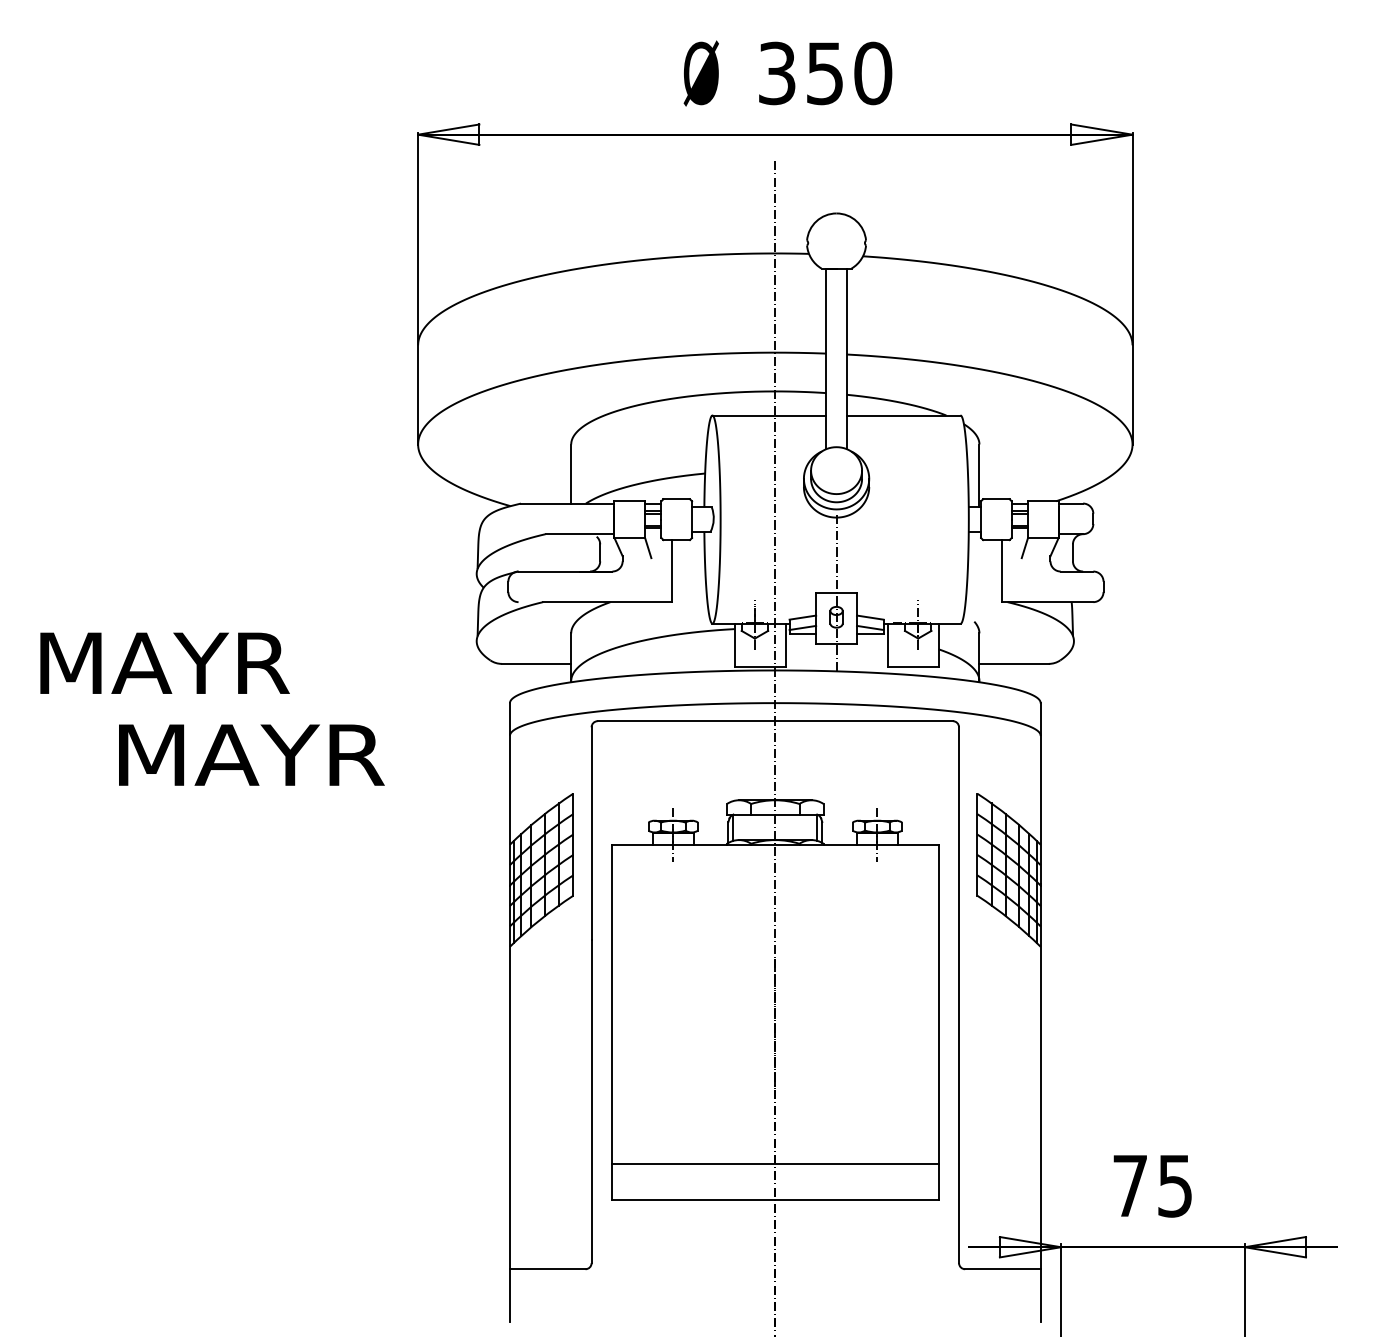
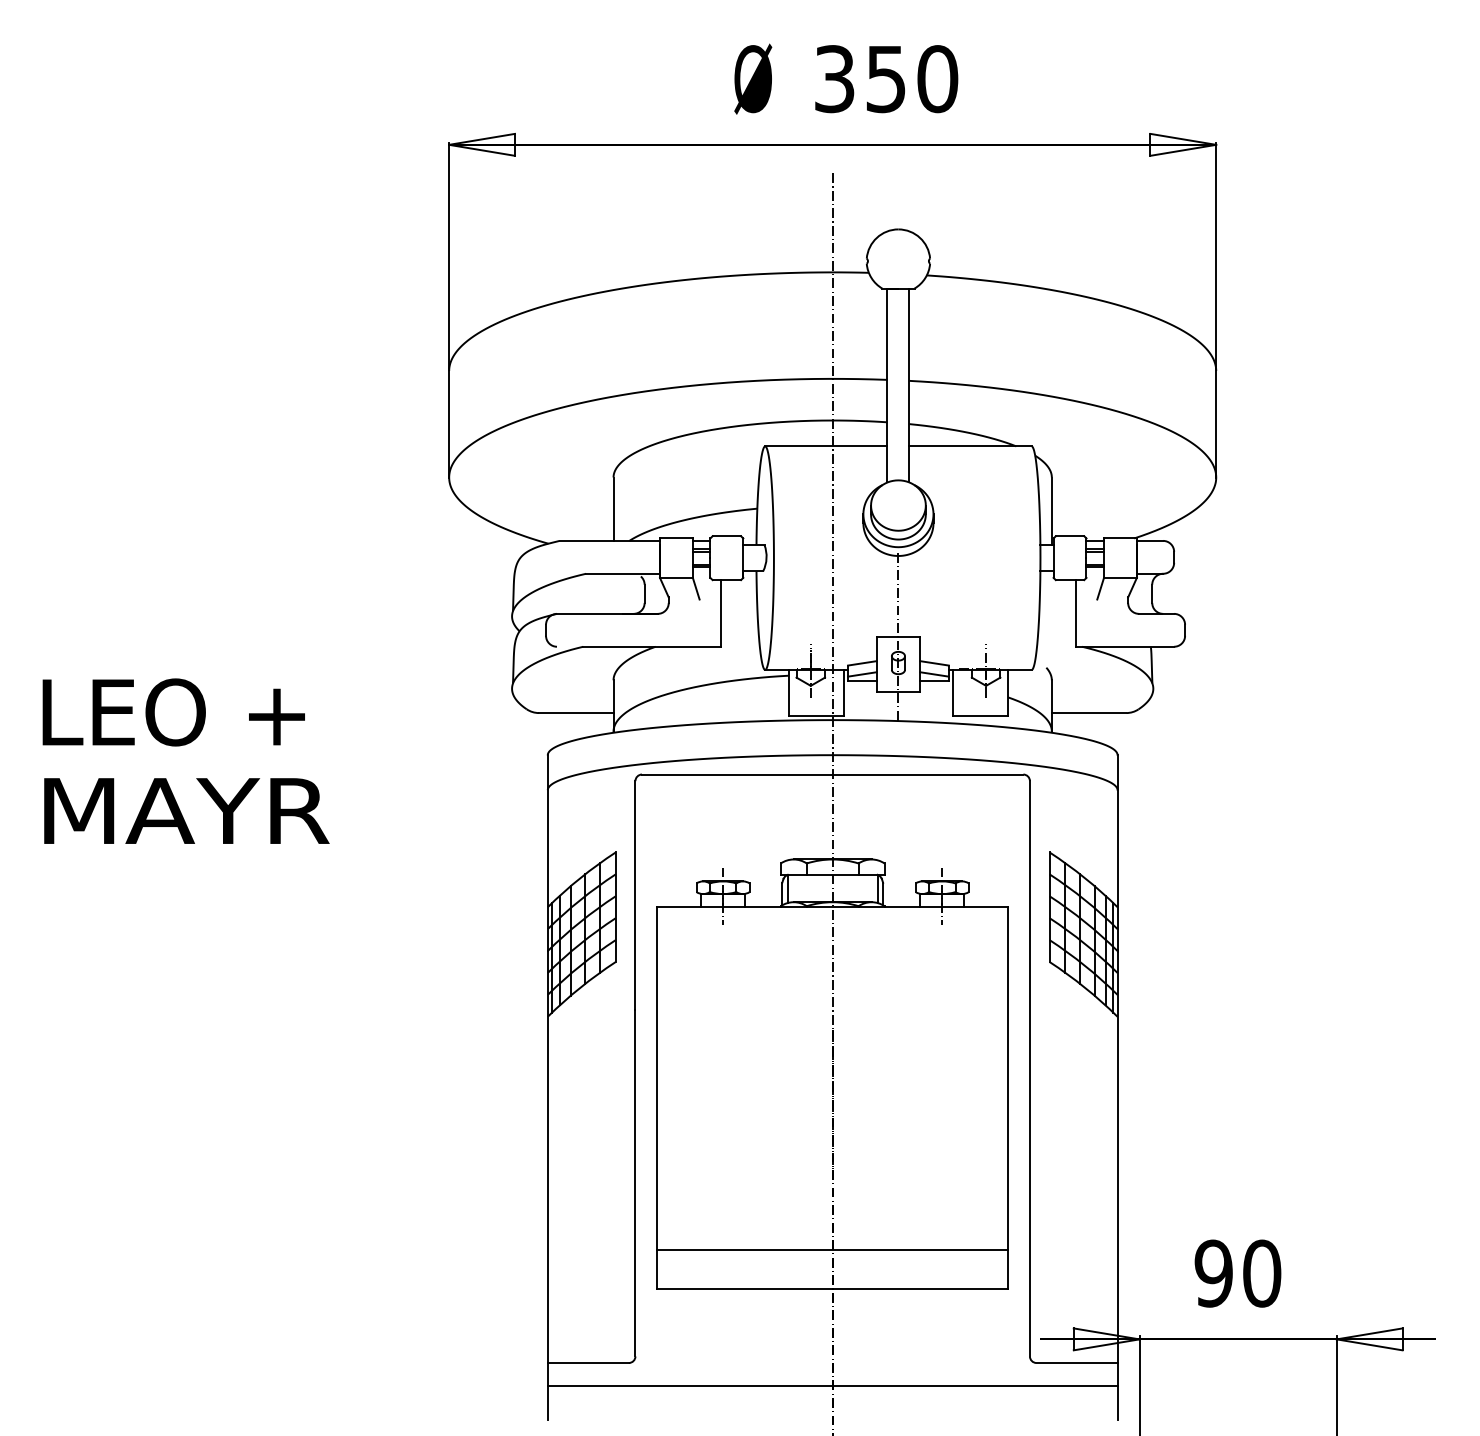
text: (164, 663) -> (176, 712), MAYR -> LEO +
text: (251, 754) -> (186, 810), moved
text: (1152, 1185) -> (1237, 1273), 75 -> 90
line: (774, 1290) -> (831, 1385), added

